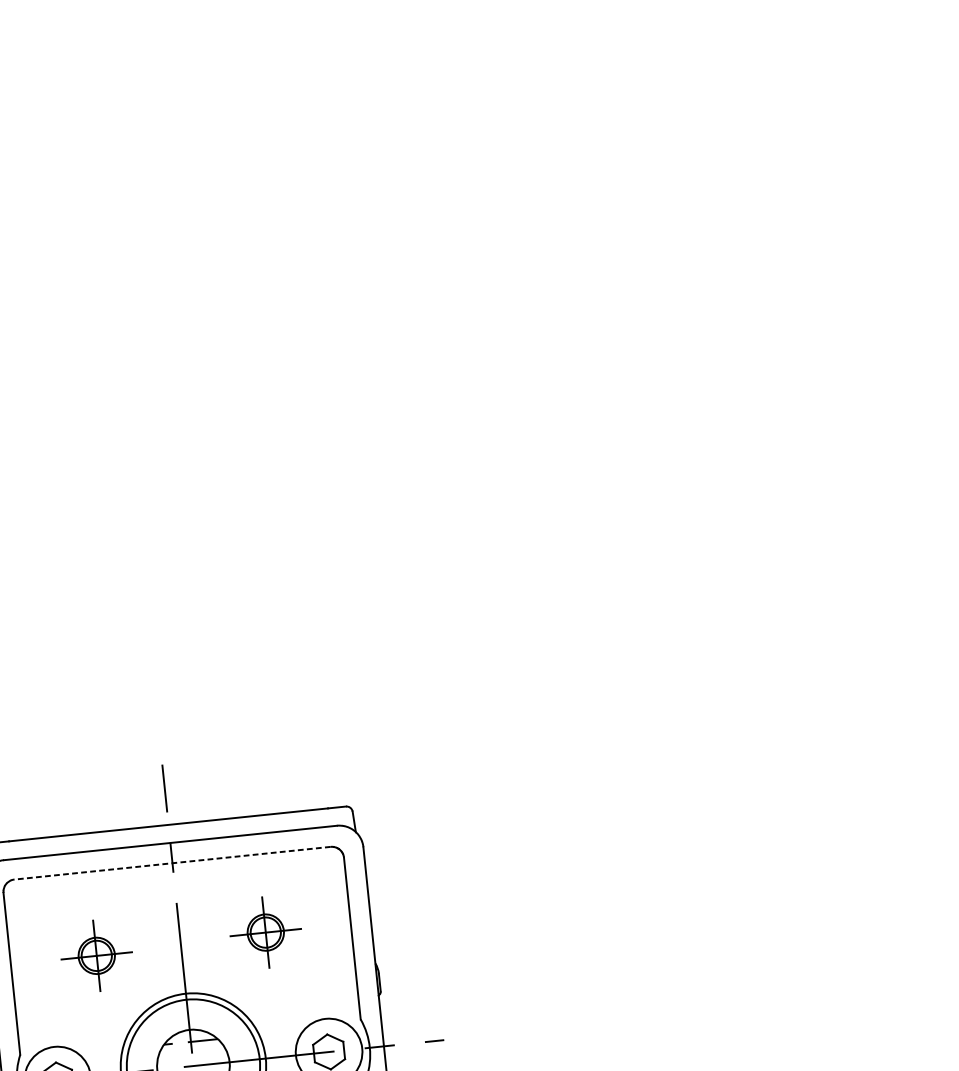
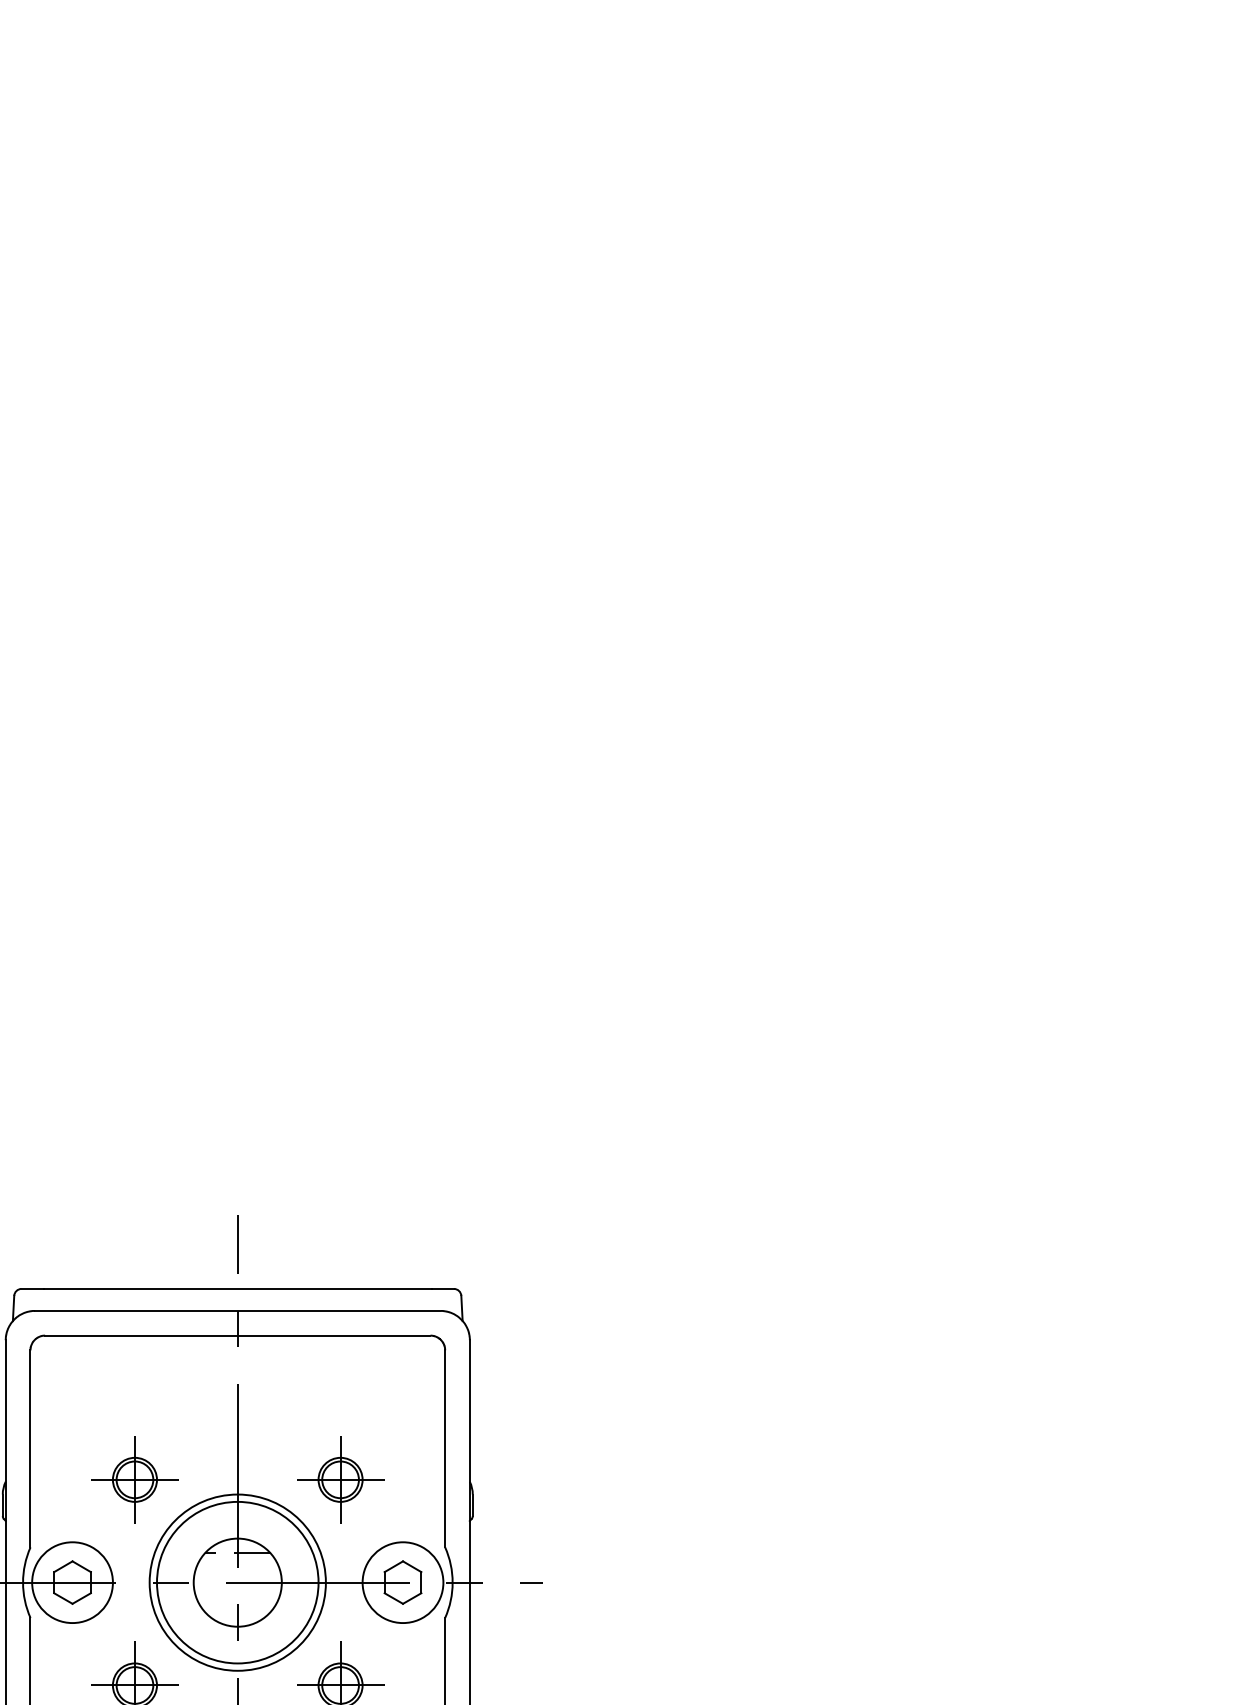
line: (172, 863) -> (237, 1335), dashed -> solid
part: (265, 932) -> (340, 1479), moved
part: (96, 955) -> (134, 1479), moved

